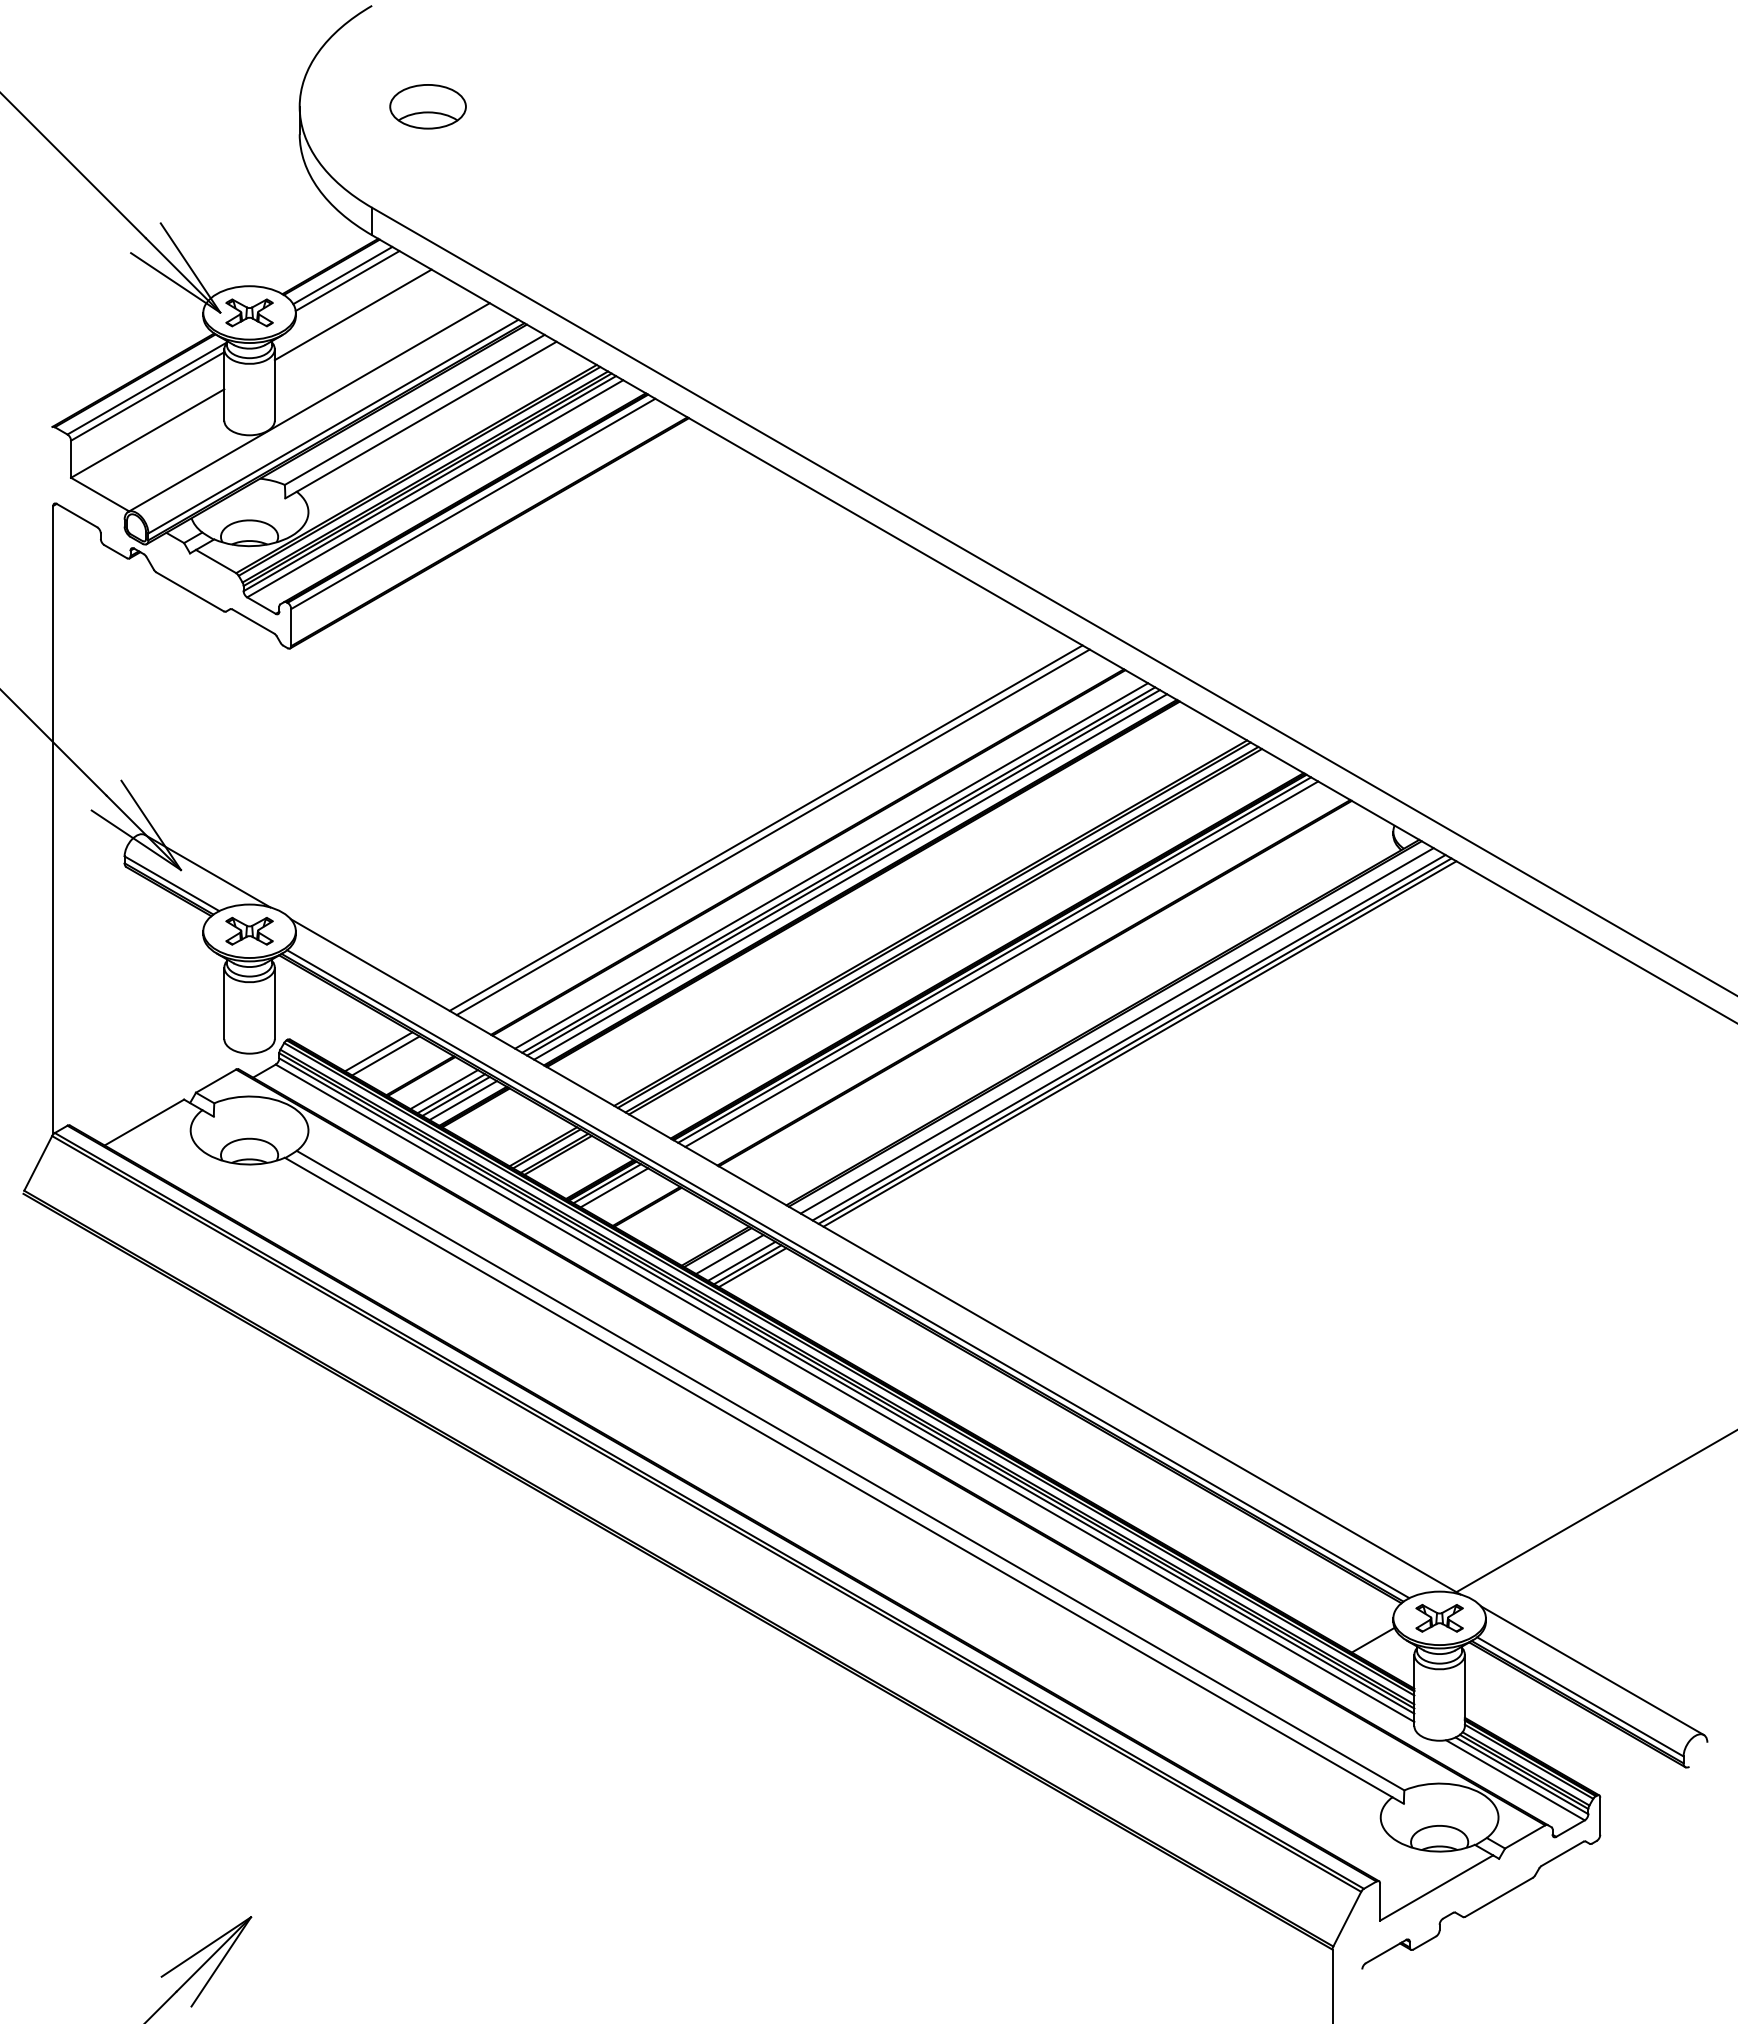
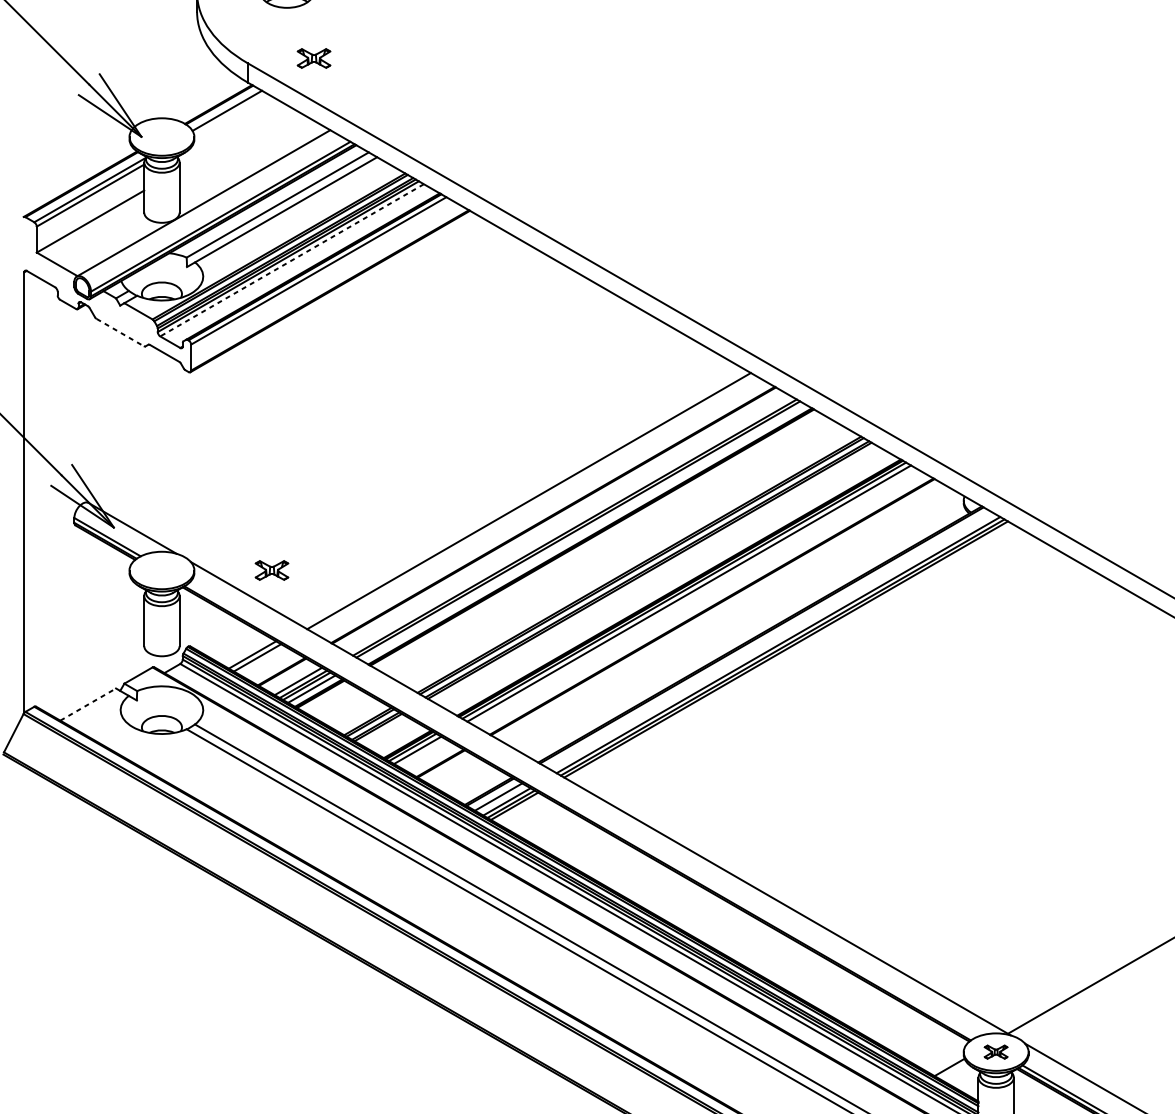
line: (347, 281) -> (230, 115), removed
part: (249, 312) -> (314, 58), moved
line: (352, 314) -> (234, 138), removed
line: (434, 489) -> (291, 260), solid -> dashed
line: (190, 591) -> (120, 332), solid -> dashed
line: (765, 827) -> (523, 497), removed
line: (831, 865) -> (569, 524), removed
line: (850, 876) -> (583, 532), removed
part: (249, 930) -> (271, 569), moved
line: (1116, 1030) -> (769, 640), removed
line: (144, 1122) -> (88, 704), solid -> dashed
line: (848, 1274) -> (581, 811), removed
part: (1439, 1618) -> (996, 1052), size x0.7

